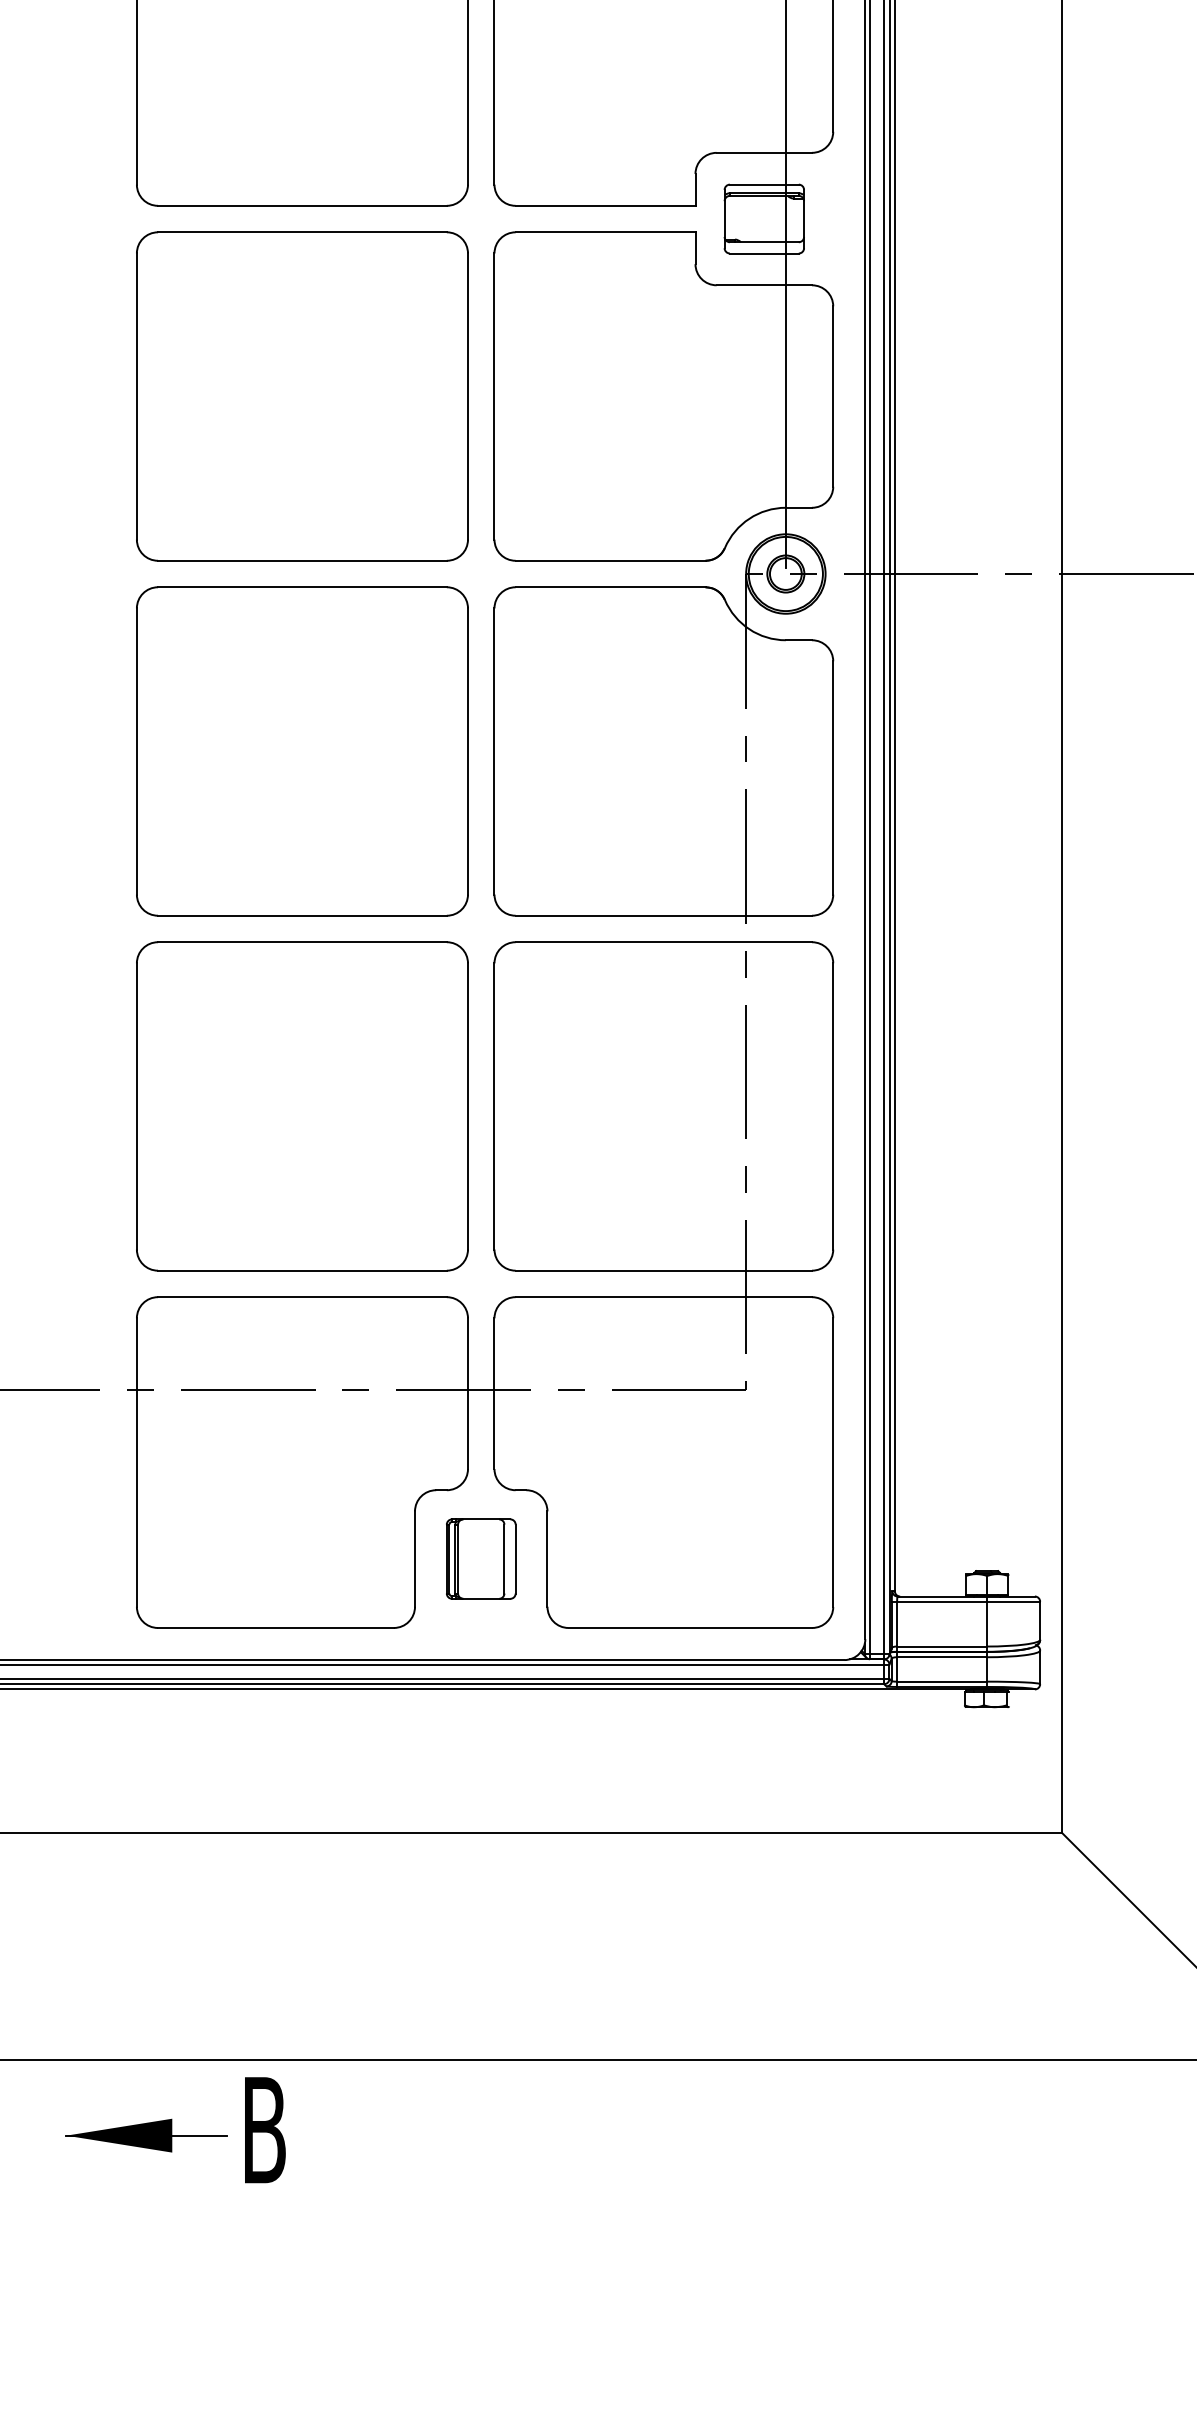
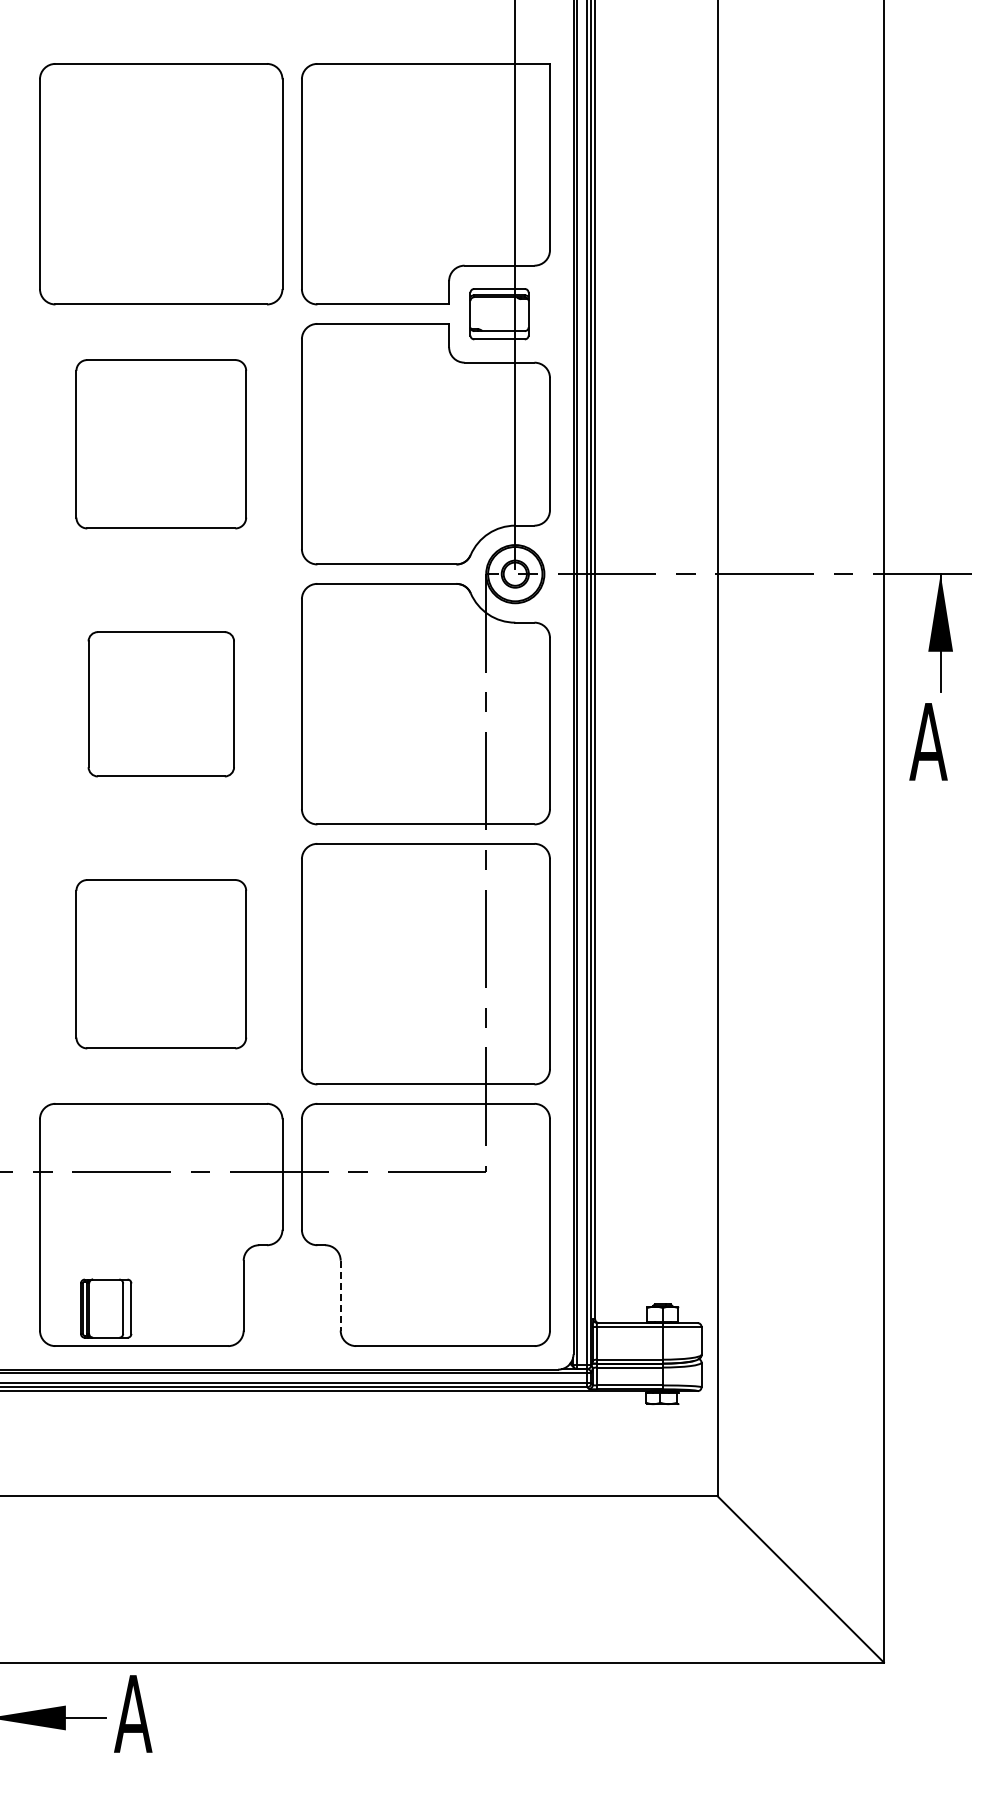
part: (302, 396) -> (161, 444), size x0.7
part: (302, 751) -> (161, 704), size x0.6
part: (302, 1106) -> (161, 964), size x0.7
part: (481, 1558) -> (106, 1308), moved
line: (547, 1558) -> (340, 1295), solid -> dashed
text: (264, 2129) -> (133, 1713), B -> A

